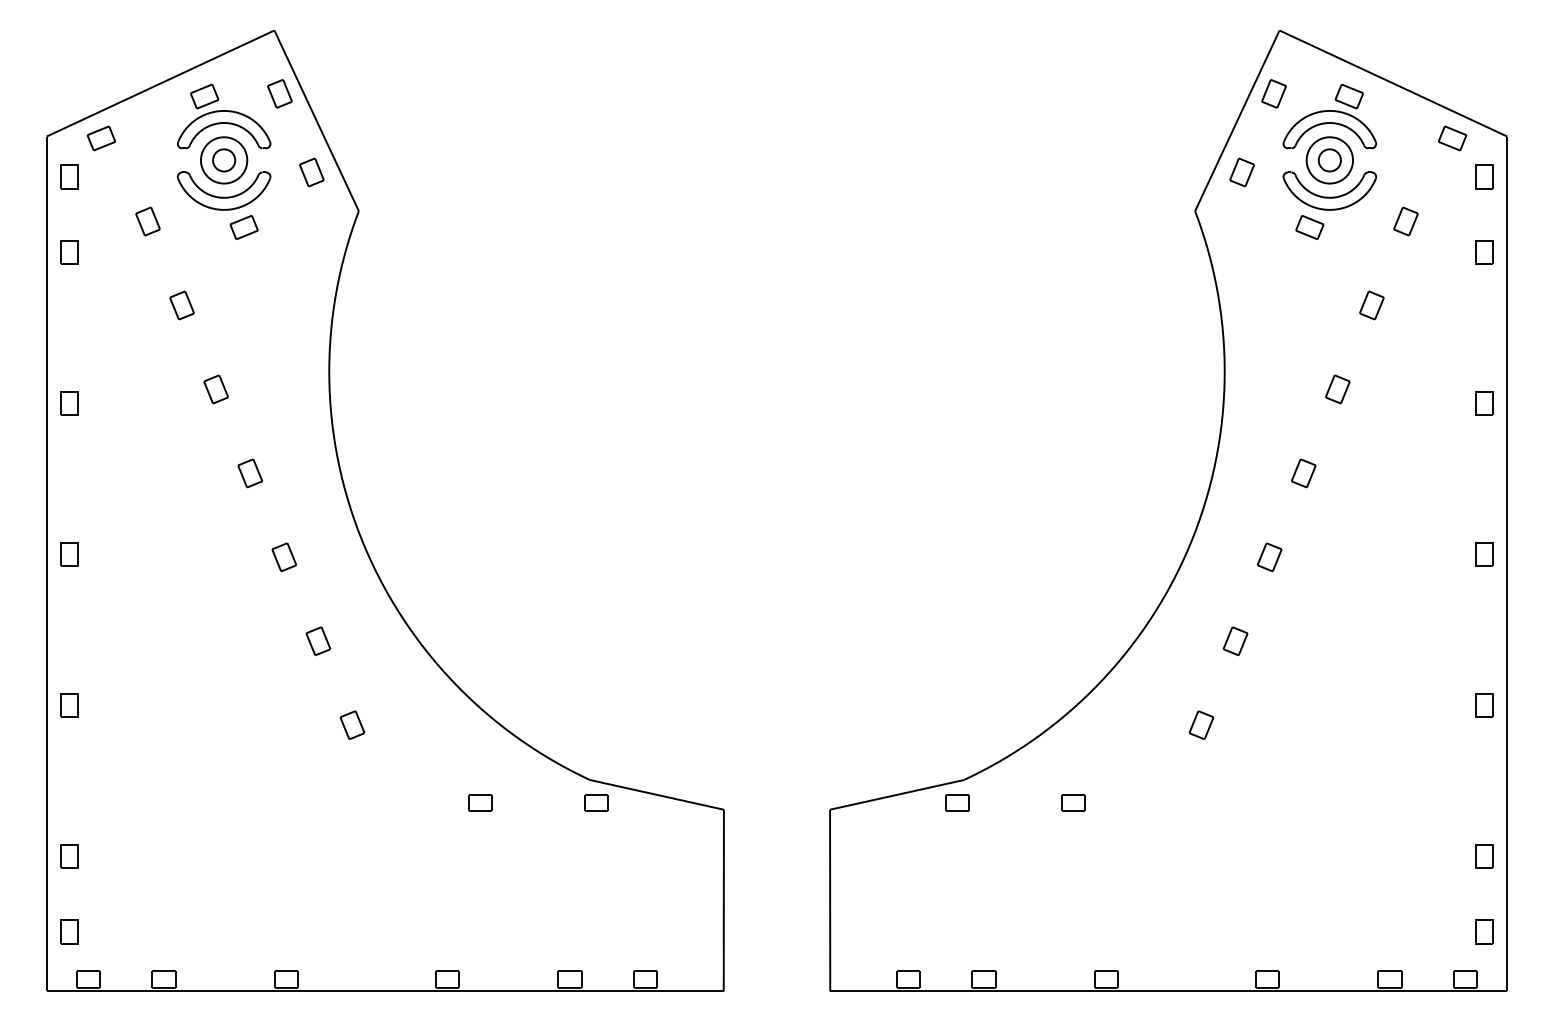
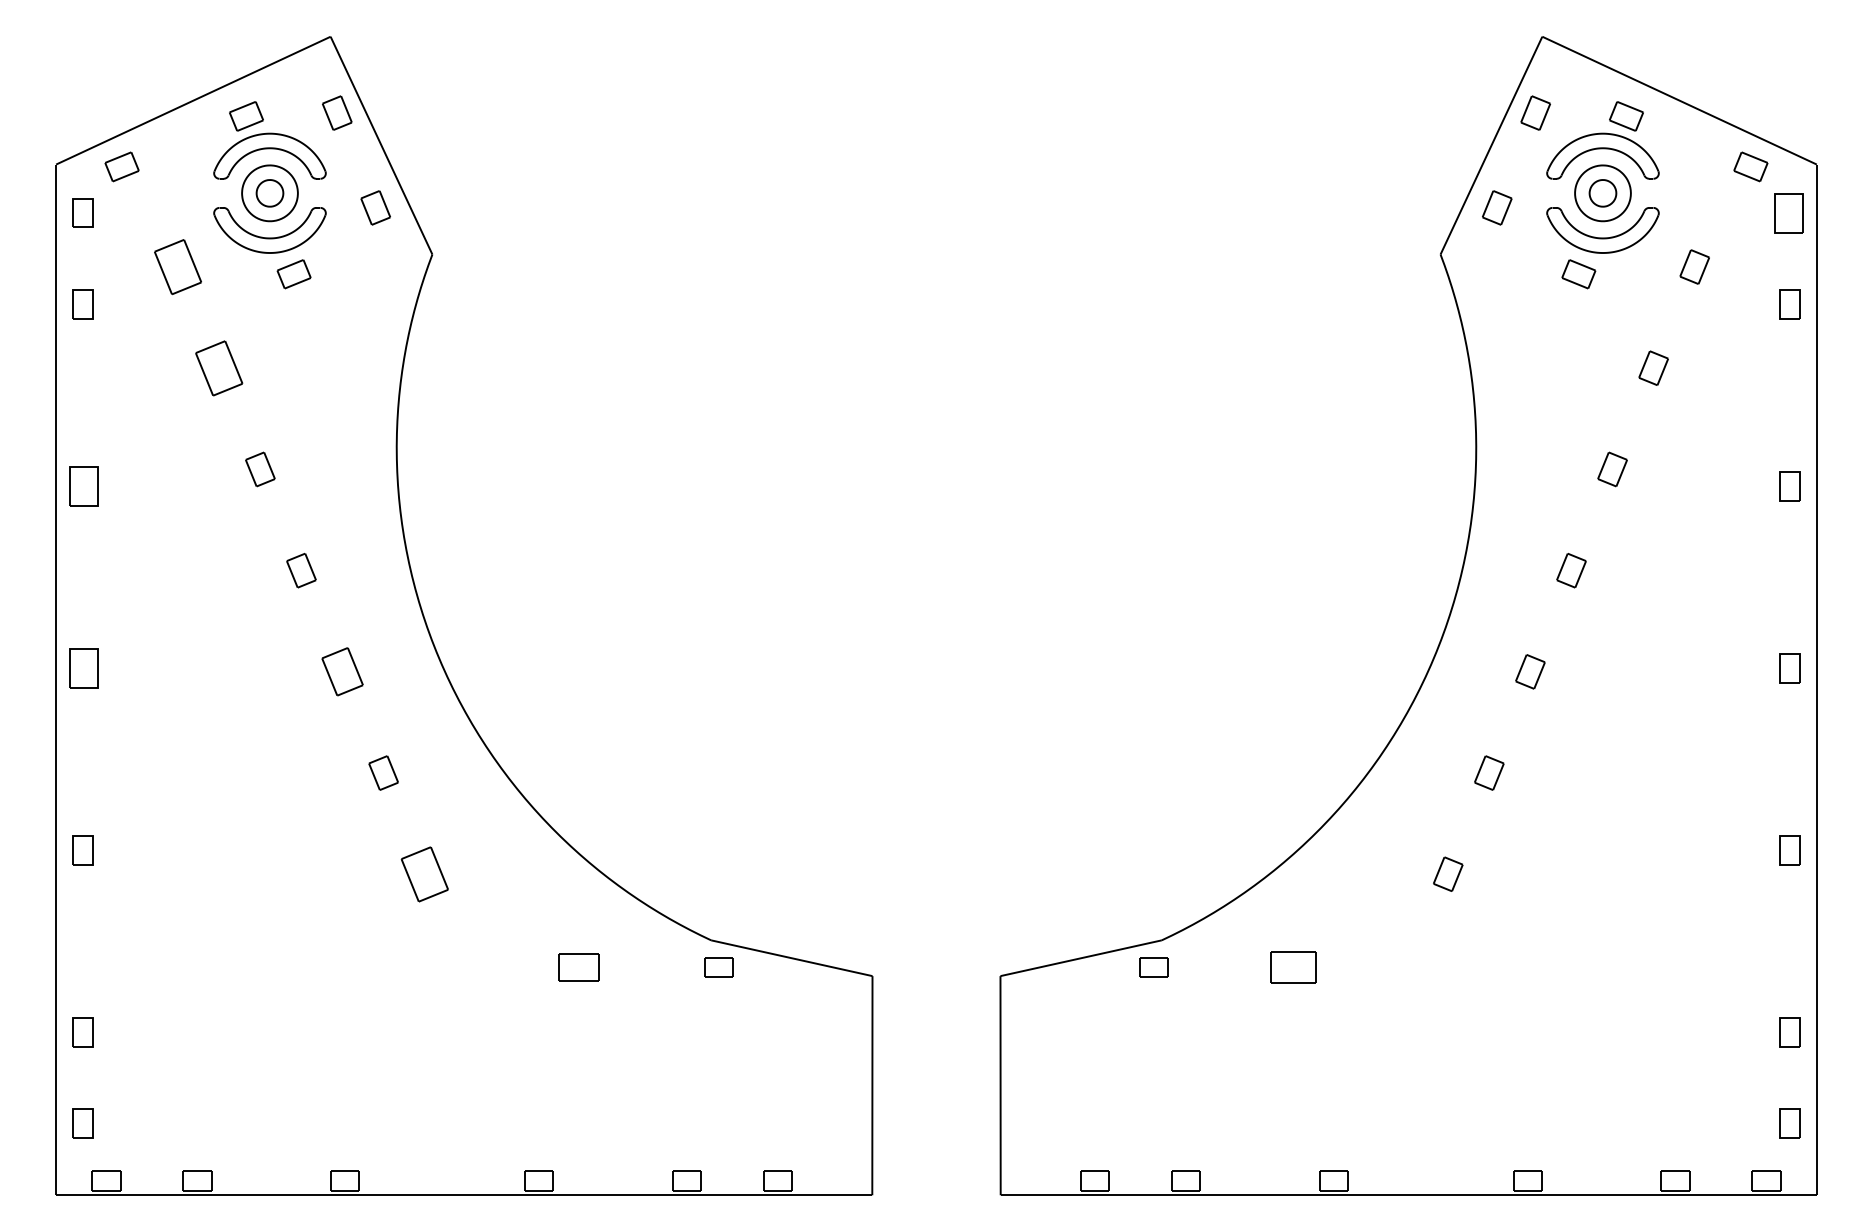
part: (1484, 176) -> (1789, 212), size x1.4
part: (148, 221) -> (178, 266), size x1.6
part: (182, 304) -> (219, 367), size x1.6
part: (68, 403) -> (82, 486), size x1.4
part: (68, 554) -> (82, 668), size x1.4
part: (284, 557) -> (342, 671), size x1.4
part: (352, 724) -> (424, 873), size x1.6
part: (480, 802) -> (578, 967), size x1.4
part: (1073, 802) -> (1293, 967), size x1.6

